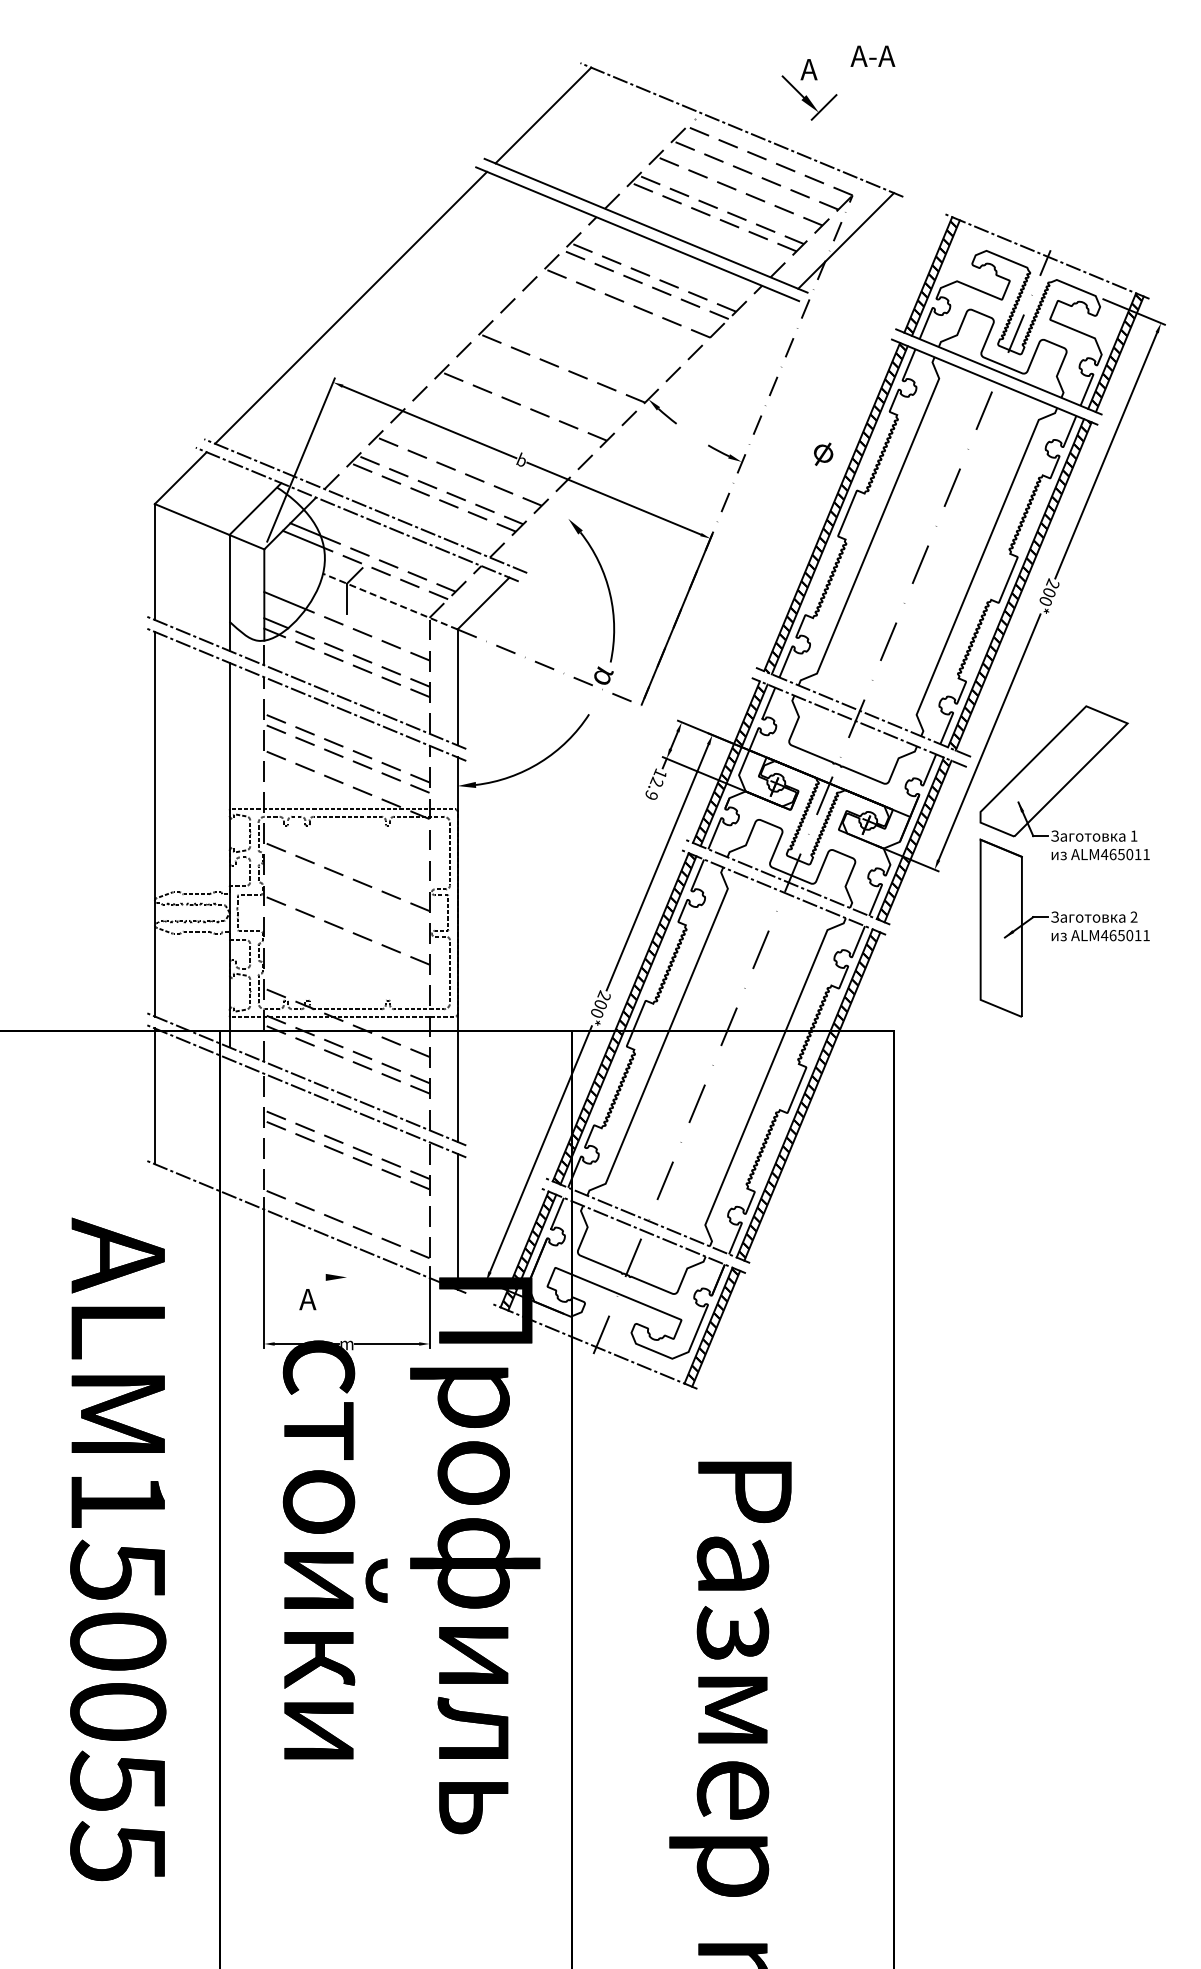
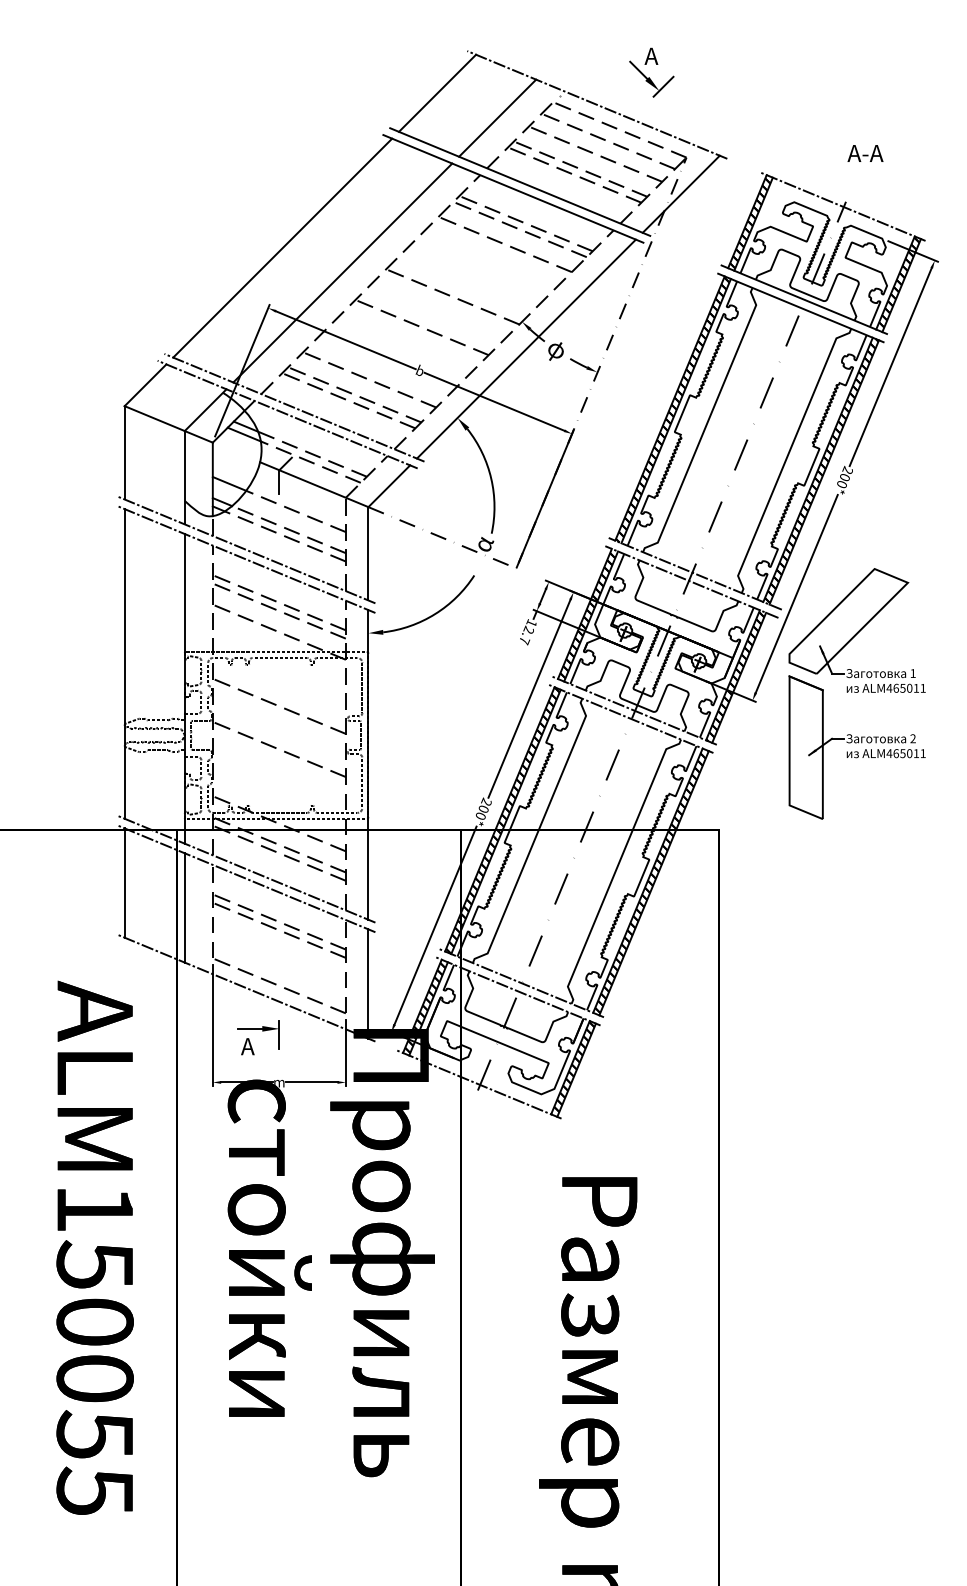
text: (872, 55) -> (865, 152), moved
line: (617, 146) -> (497, 118), added
line: (425, 338) -> (342, 272), added
line: (653, 433) -> (526, 349), added
text: (823, 453) -> (555, 350), moved
line: (390, 601) -> (314, 484), dashed -> solid
text: (651, 795) -> (524, 640), 12.9 -> 12.7
line: (229, 1127) -> (184, 908), added
line: (310, 1277) -> (249, 1028), added
line: (347, 1284) -> (279, 1034), added

